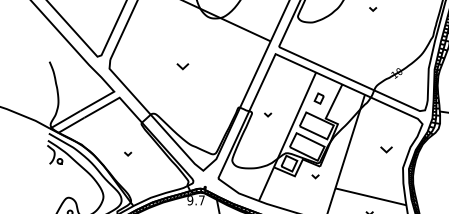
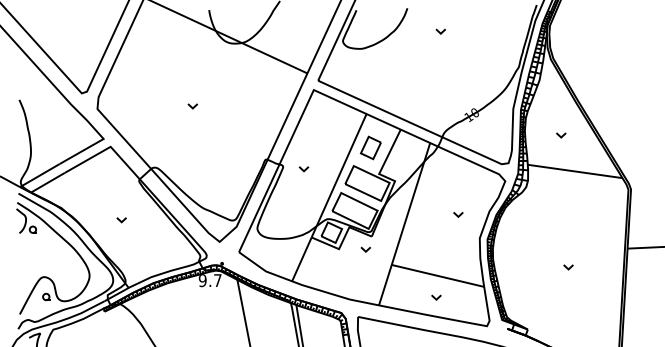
part: (182, 66) -> (192, 106), size x0.62
part: (319, 98) -> (370, 147), size x1.67
part: (386, 149) -> (458, 214), size x0.62

